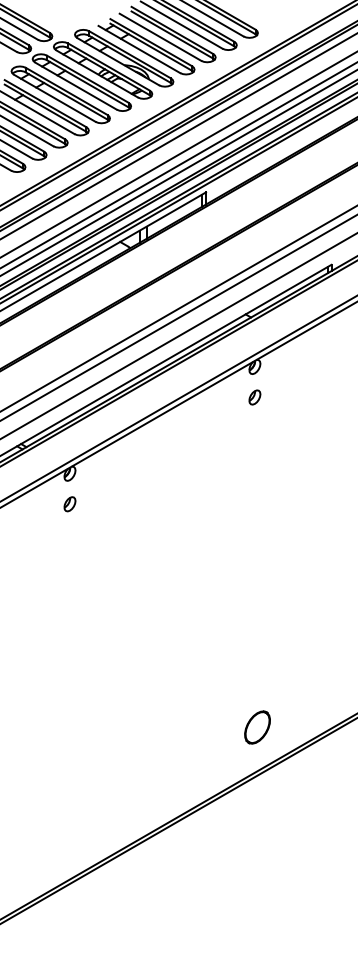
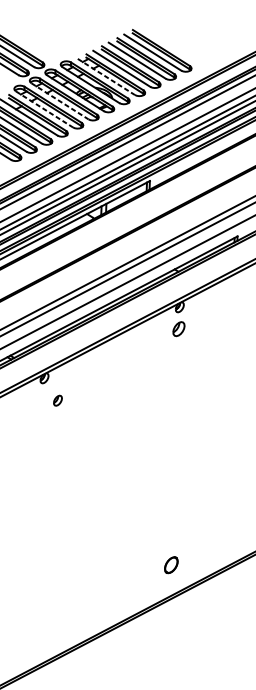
line: (139, 49) -> (106, 76), solid -> dashed
line: (76, 86) -> (60, 101), solid -> dashed
line: (55, 98) -> (44, 109), solid -> dashed
part: (254, 397) -> (178, 329), size x1.4
part: (69, 504) -> (57, 400), moved
part: (257, 727) -> (171, 565), size x0.7

